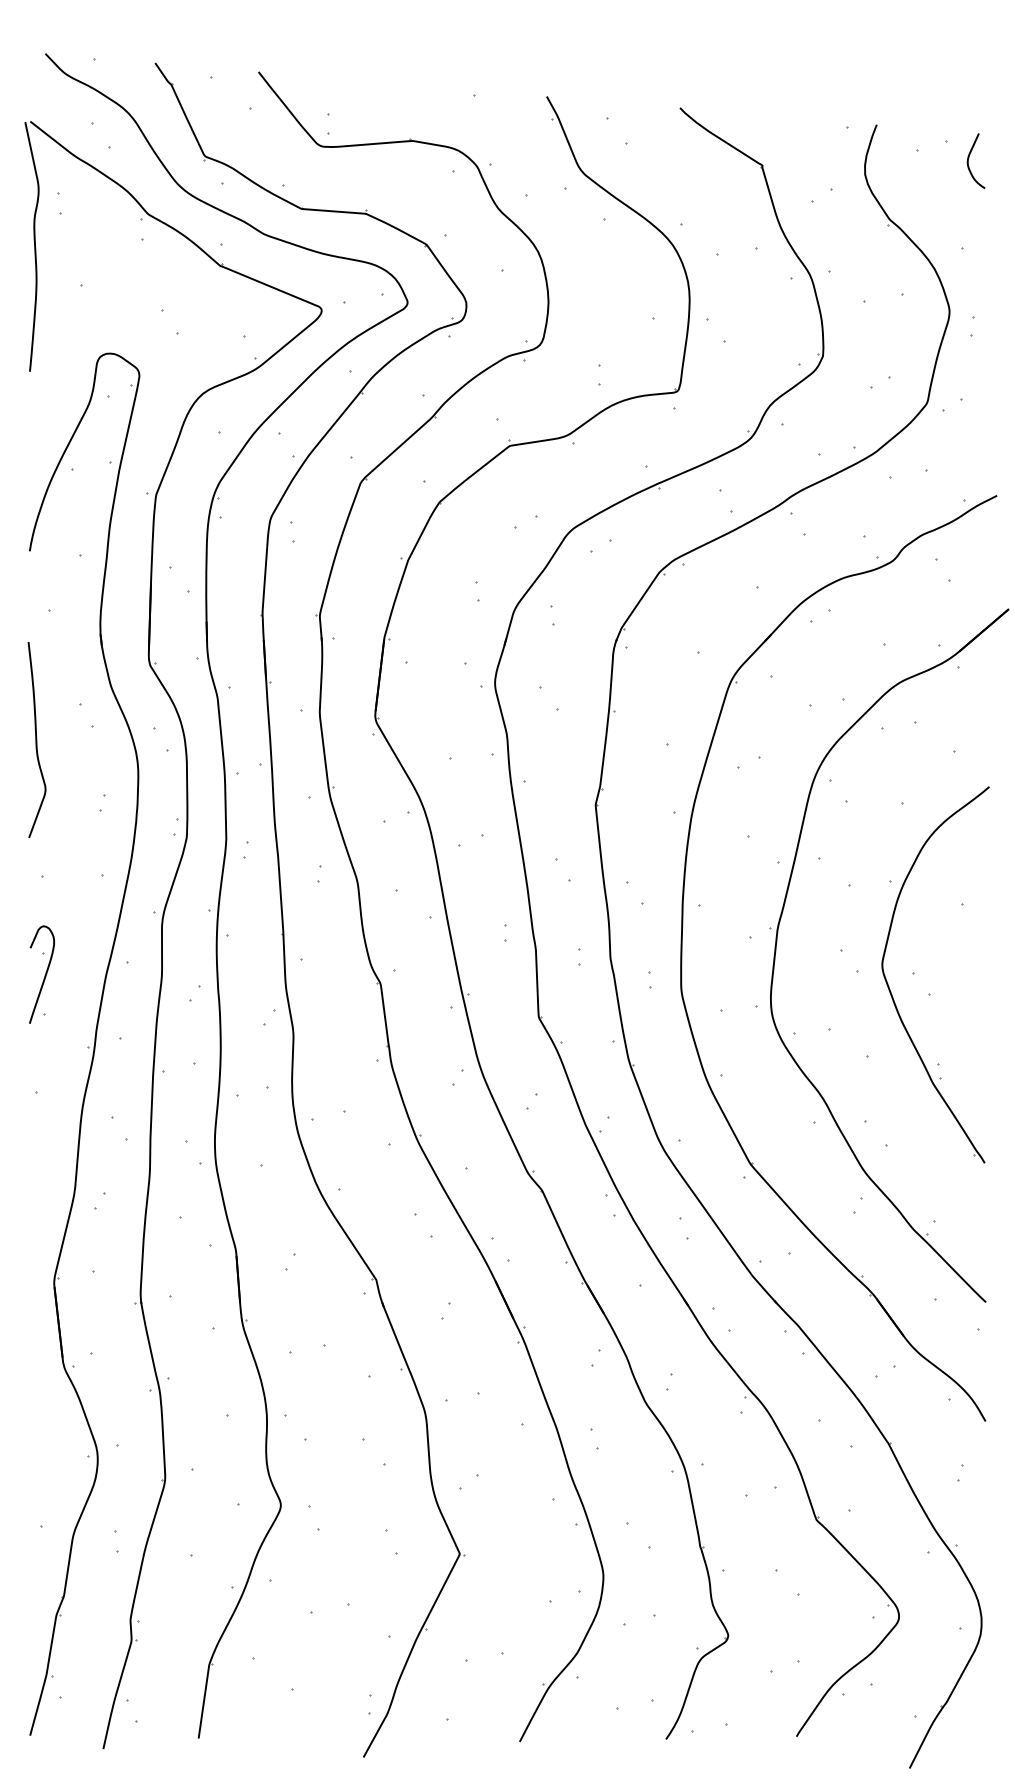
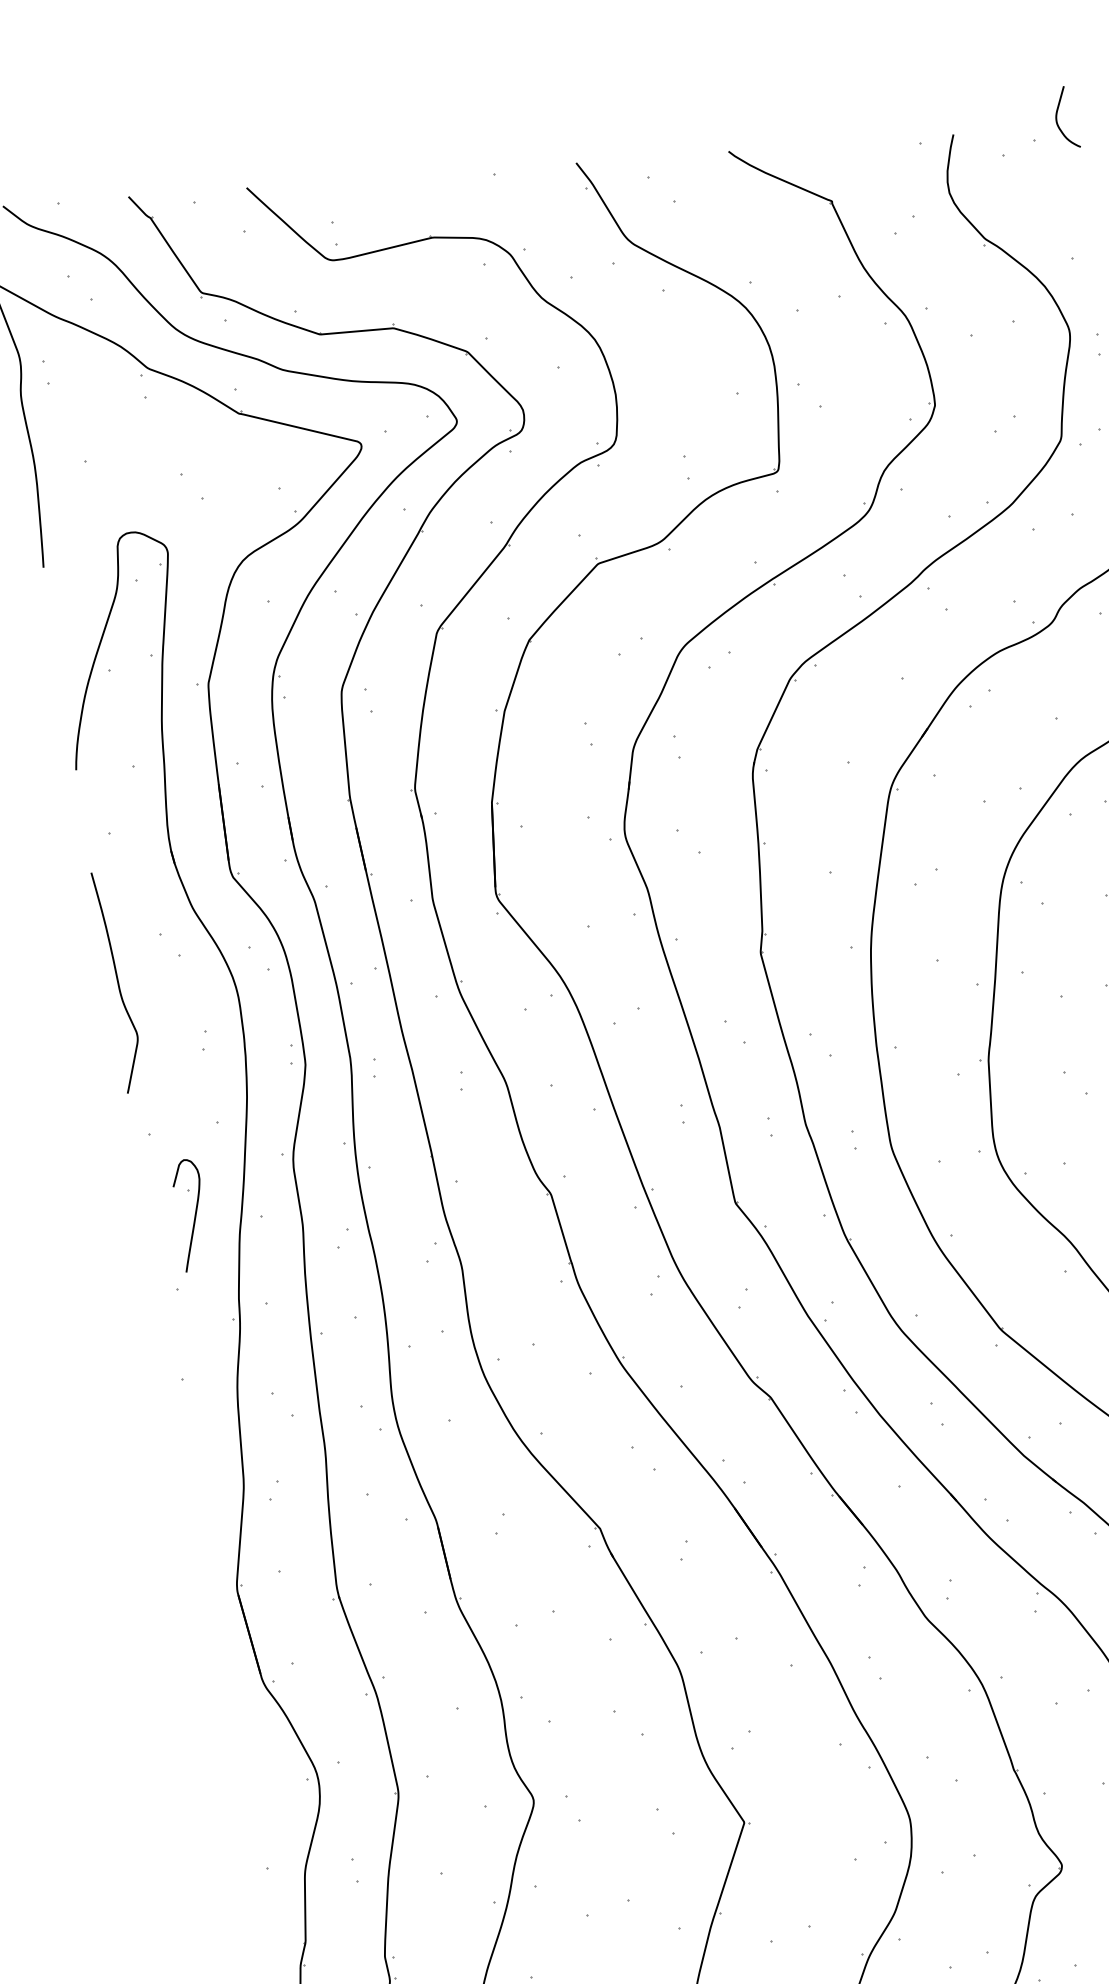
curve: (969, 158) -> (1057, 116), moved
part: (41, 974) -> (190, 1214), moved

